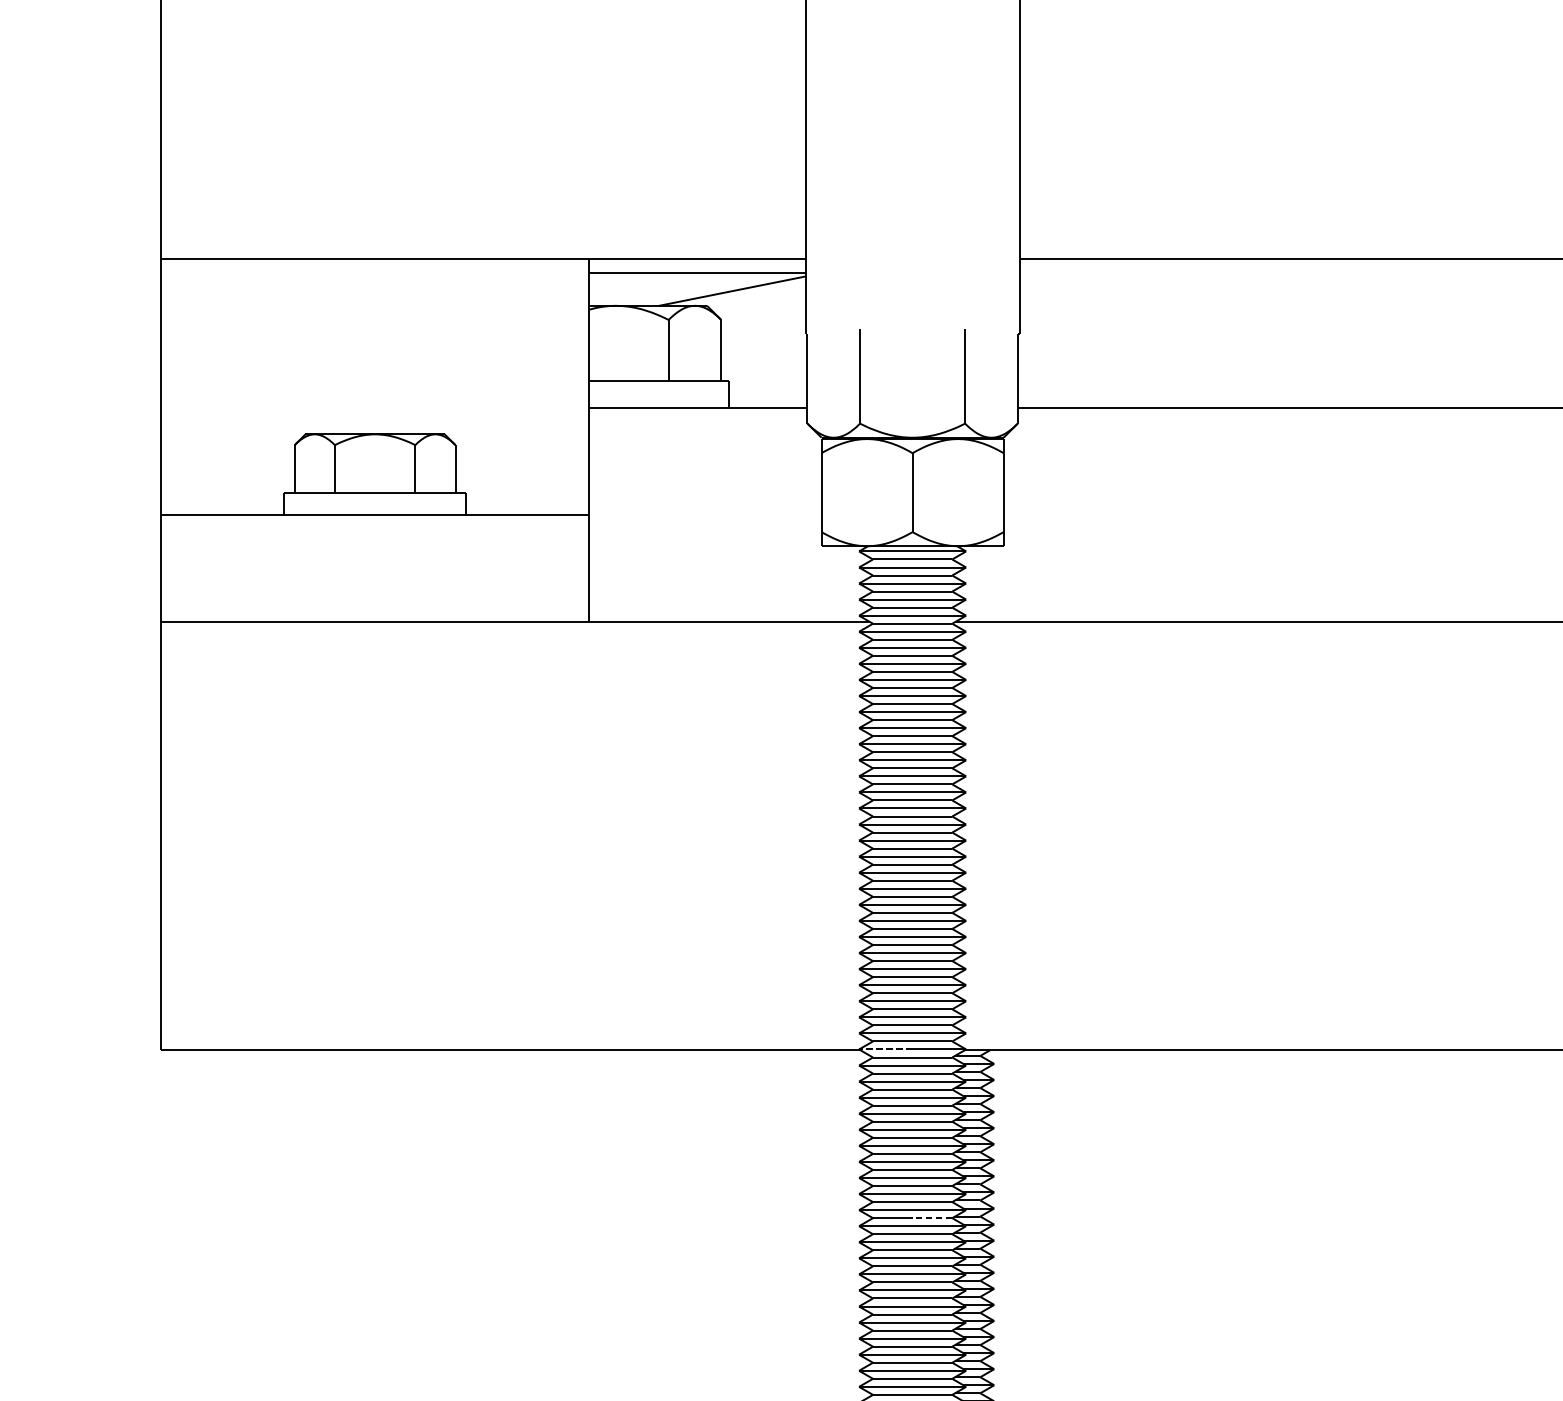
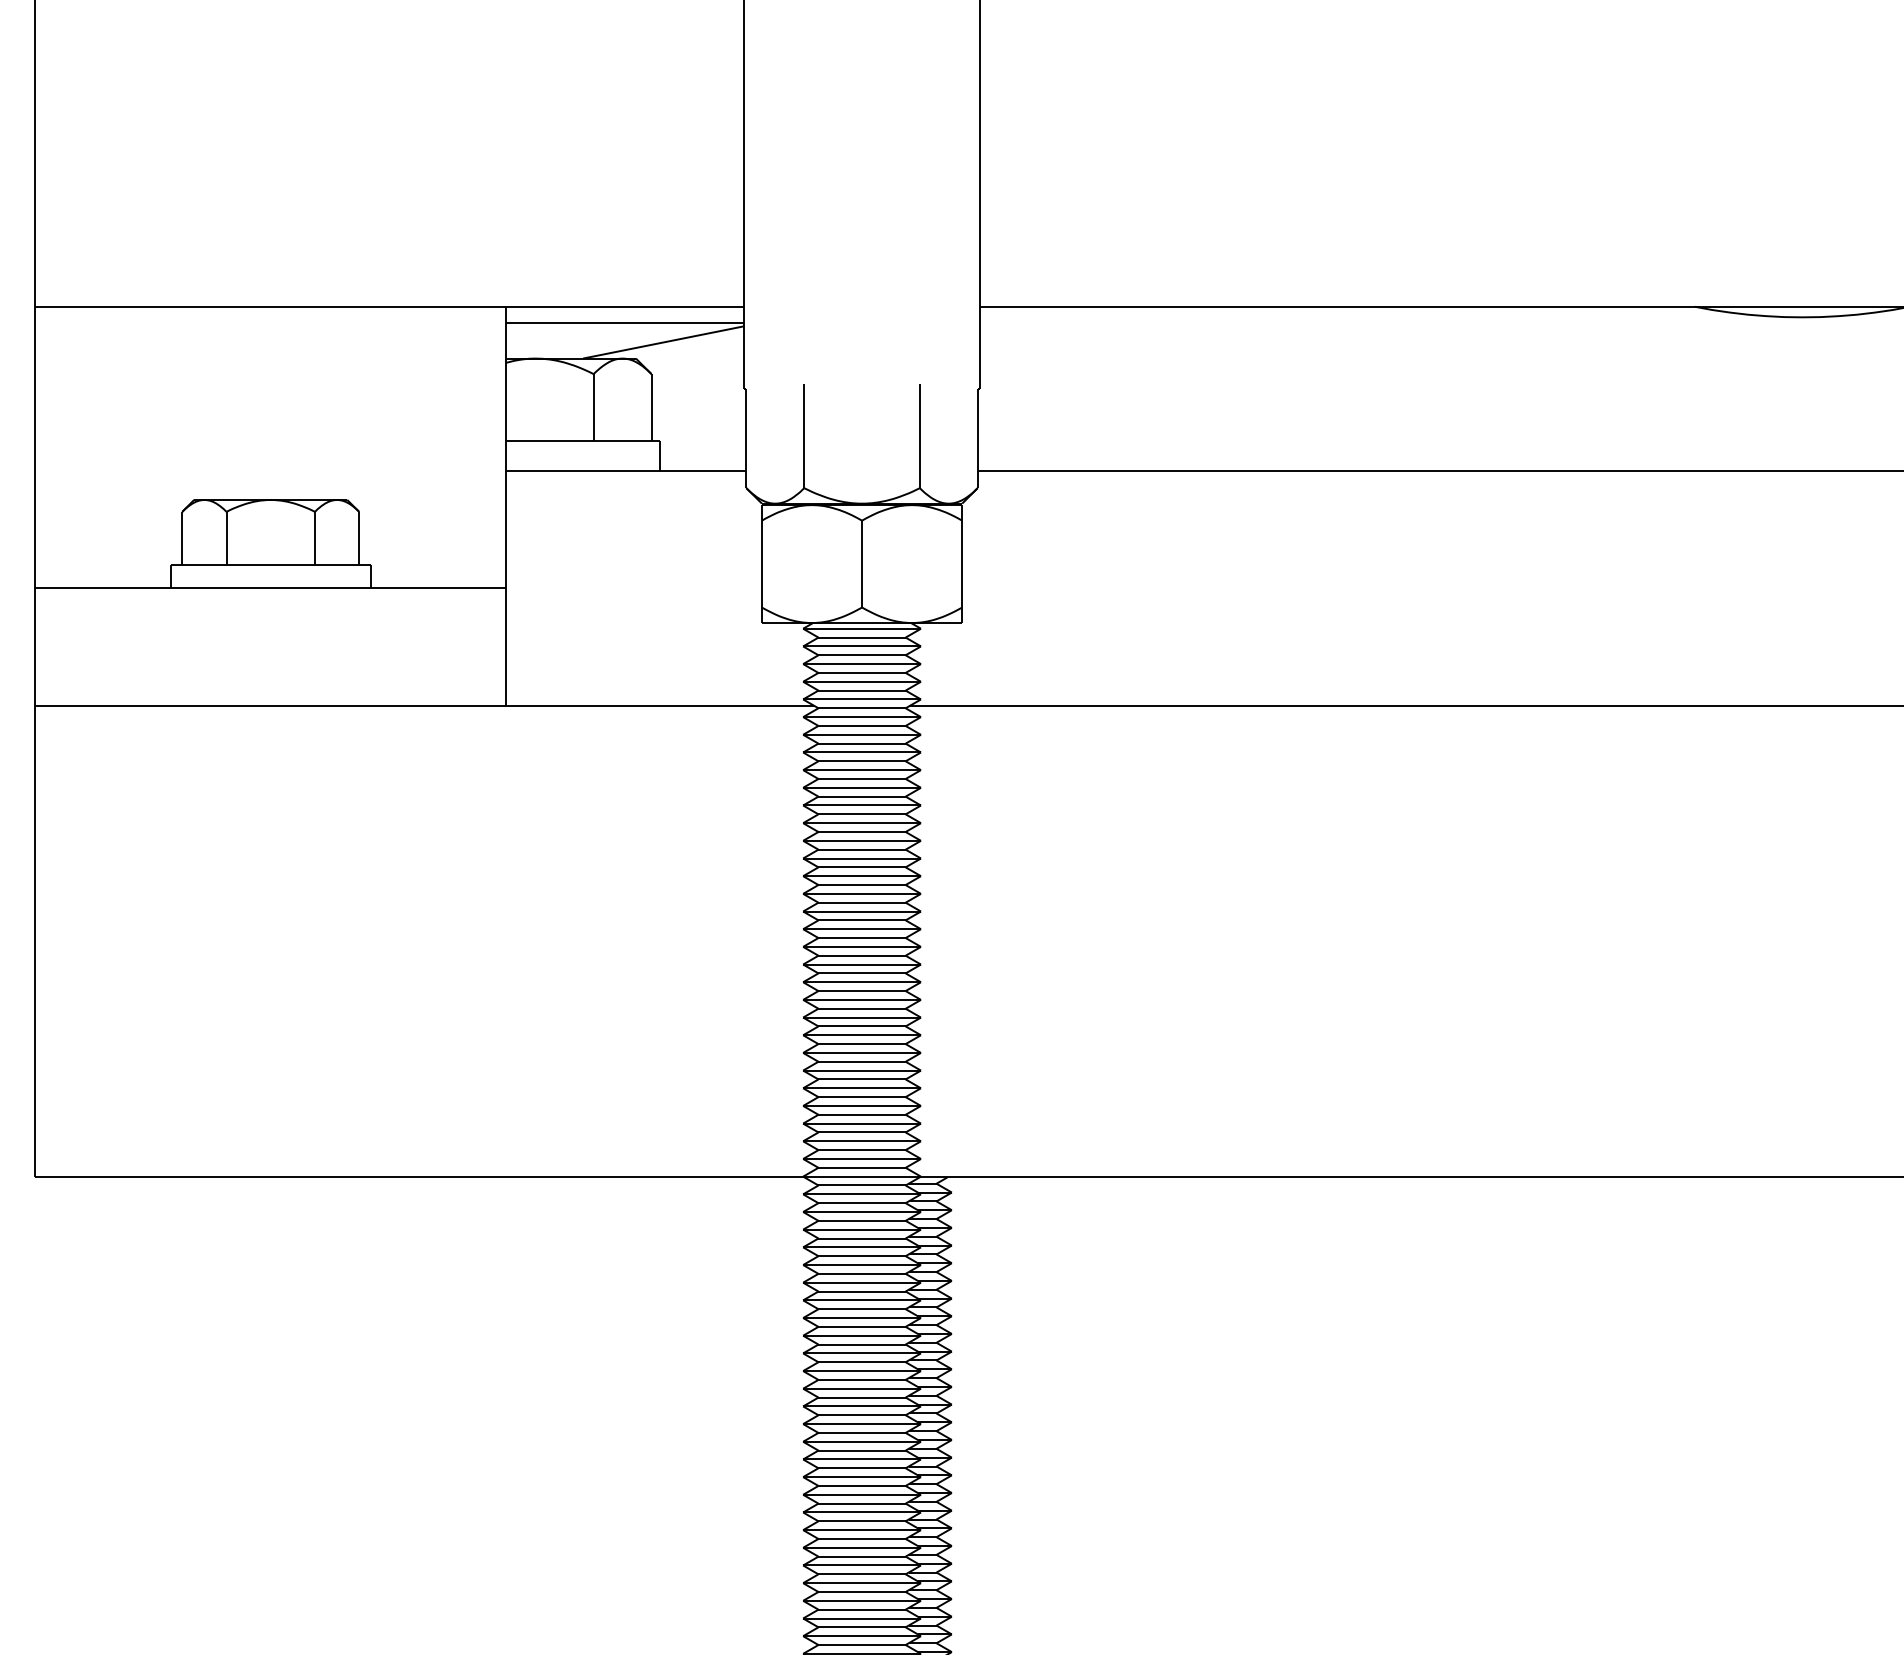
line: (885, 1049) -> (832, 1176), dashed -> solid
line: (932, 1218) -> (883, 1362), dashed -> solid

